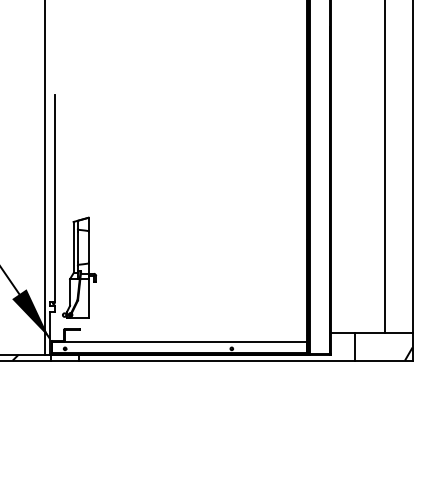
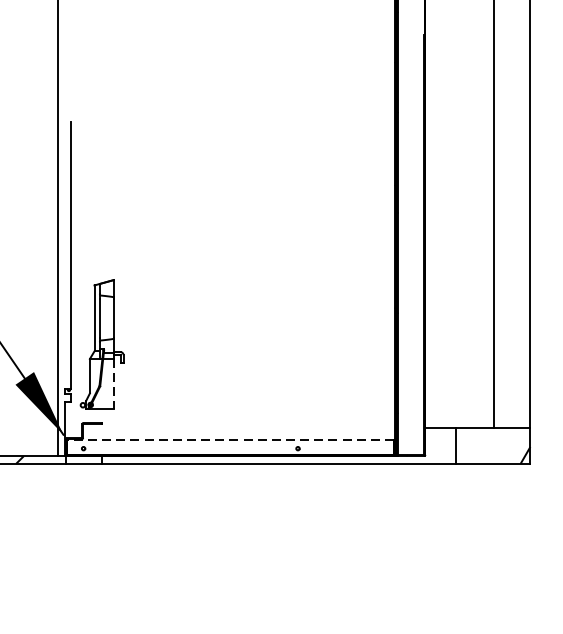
line: (88, 299) -> (113, 385), solid -> dashed
line: (179, 342) -> (230, 440), solid -> dashed

